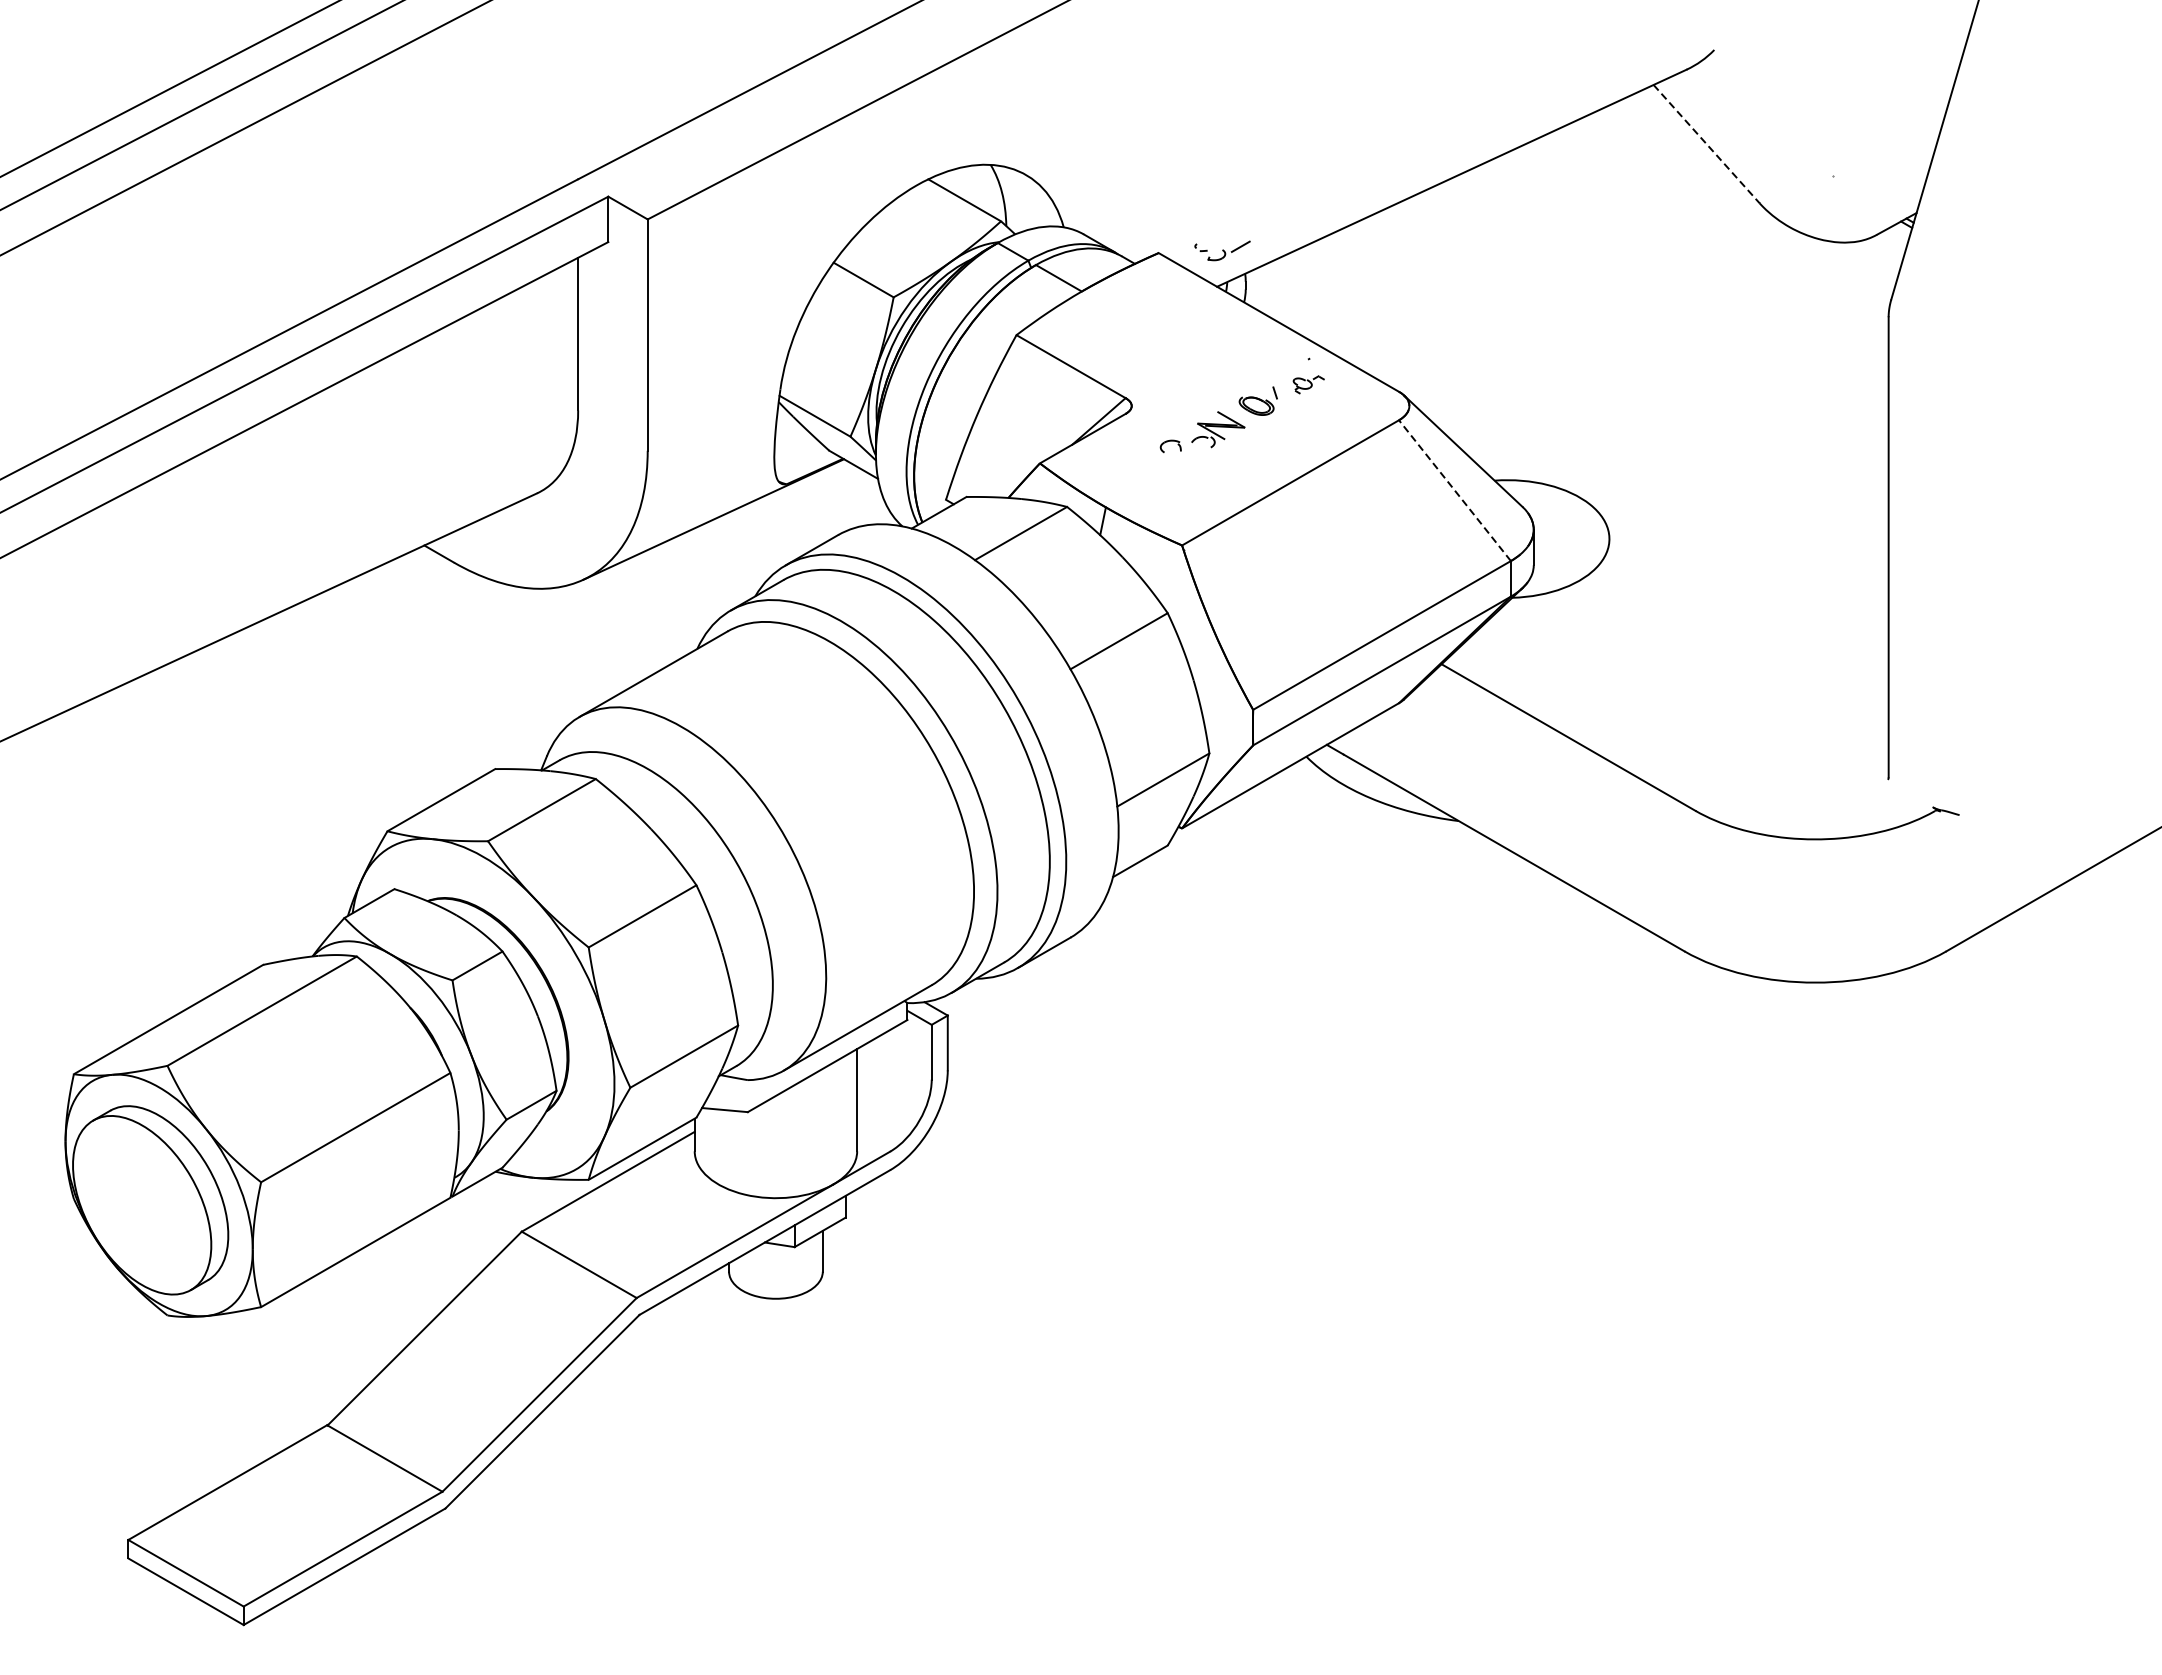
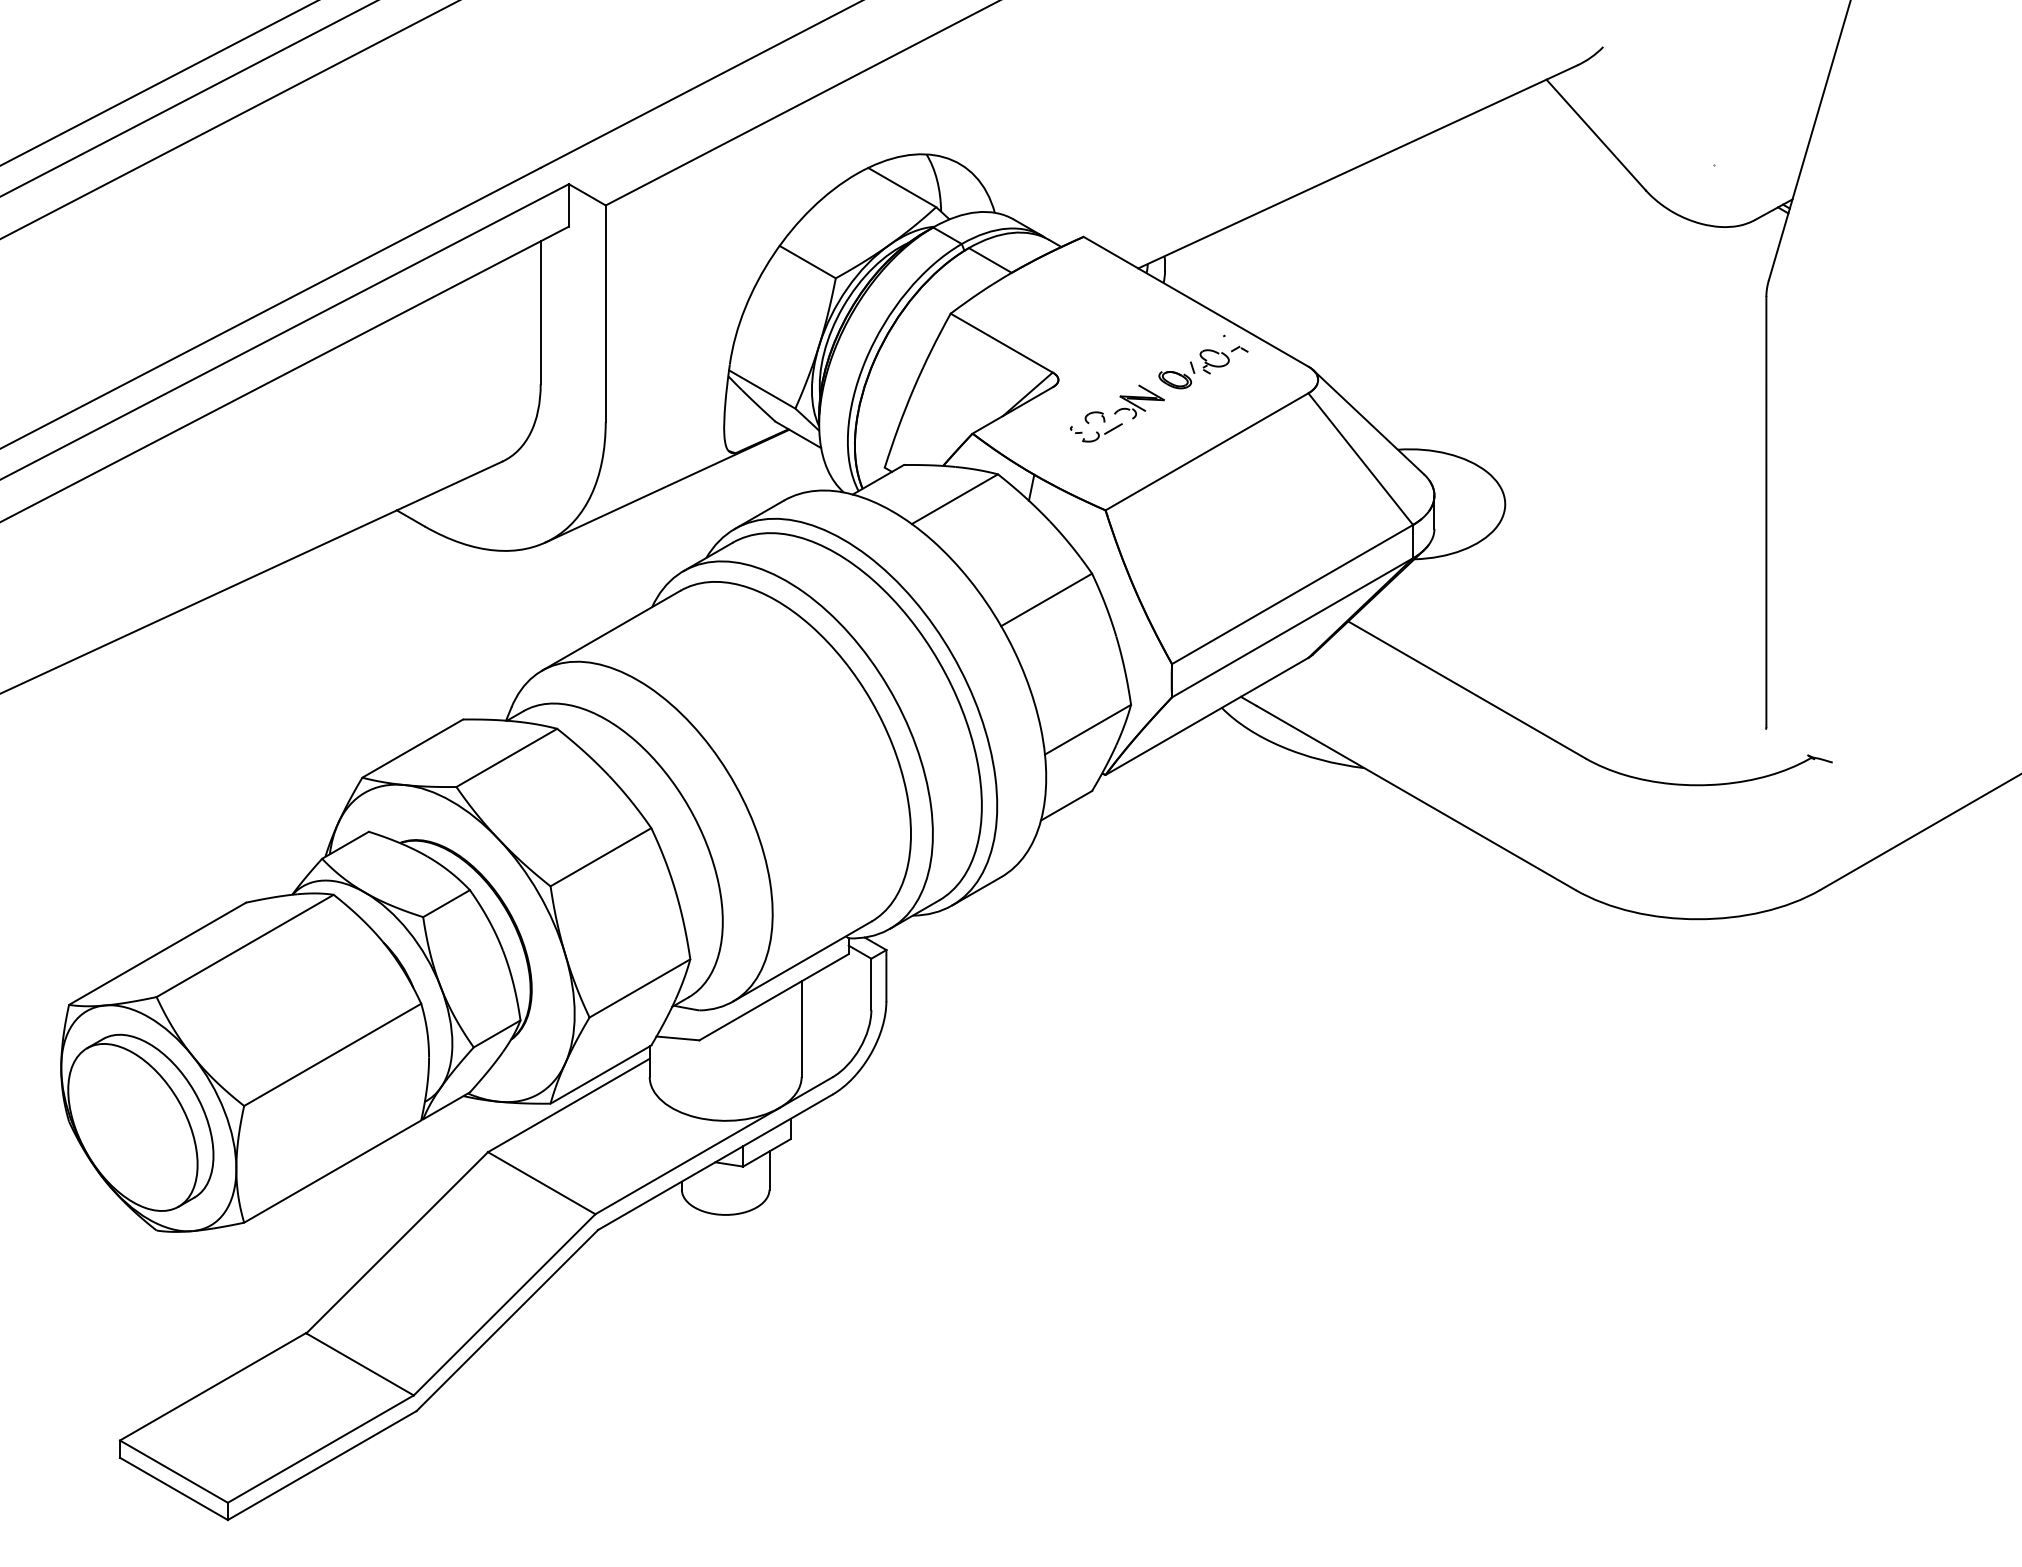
line: (1707, 144) -> (1596, 135), dashed -> solid
part: (1222, 250) -> (1096, 432), moved
part: (1308, 384) -> (1223, 359), size x1.67
line: (1454, 490) -> (1360, 458), dashed -> solid

